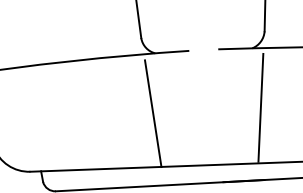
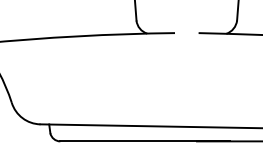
line: (260, 107) -> (230, 82), removed
line: (152, 113) -> (142, 82), removed

